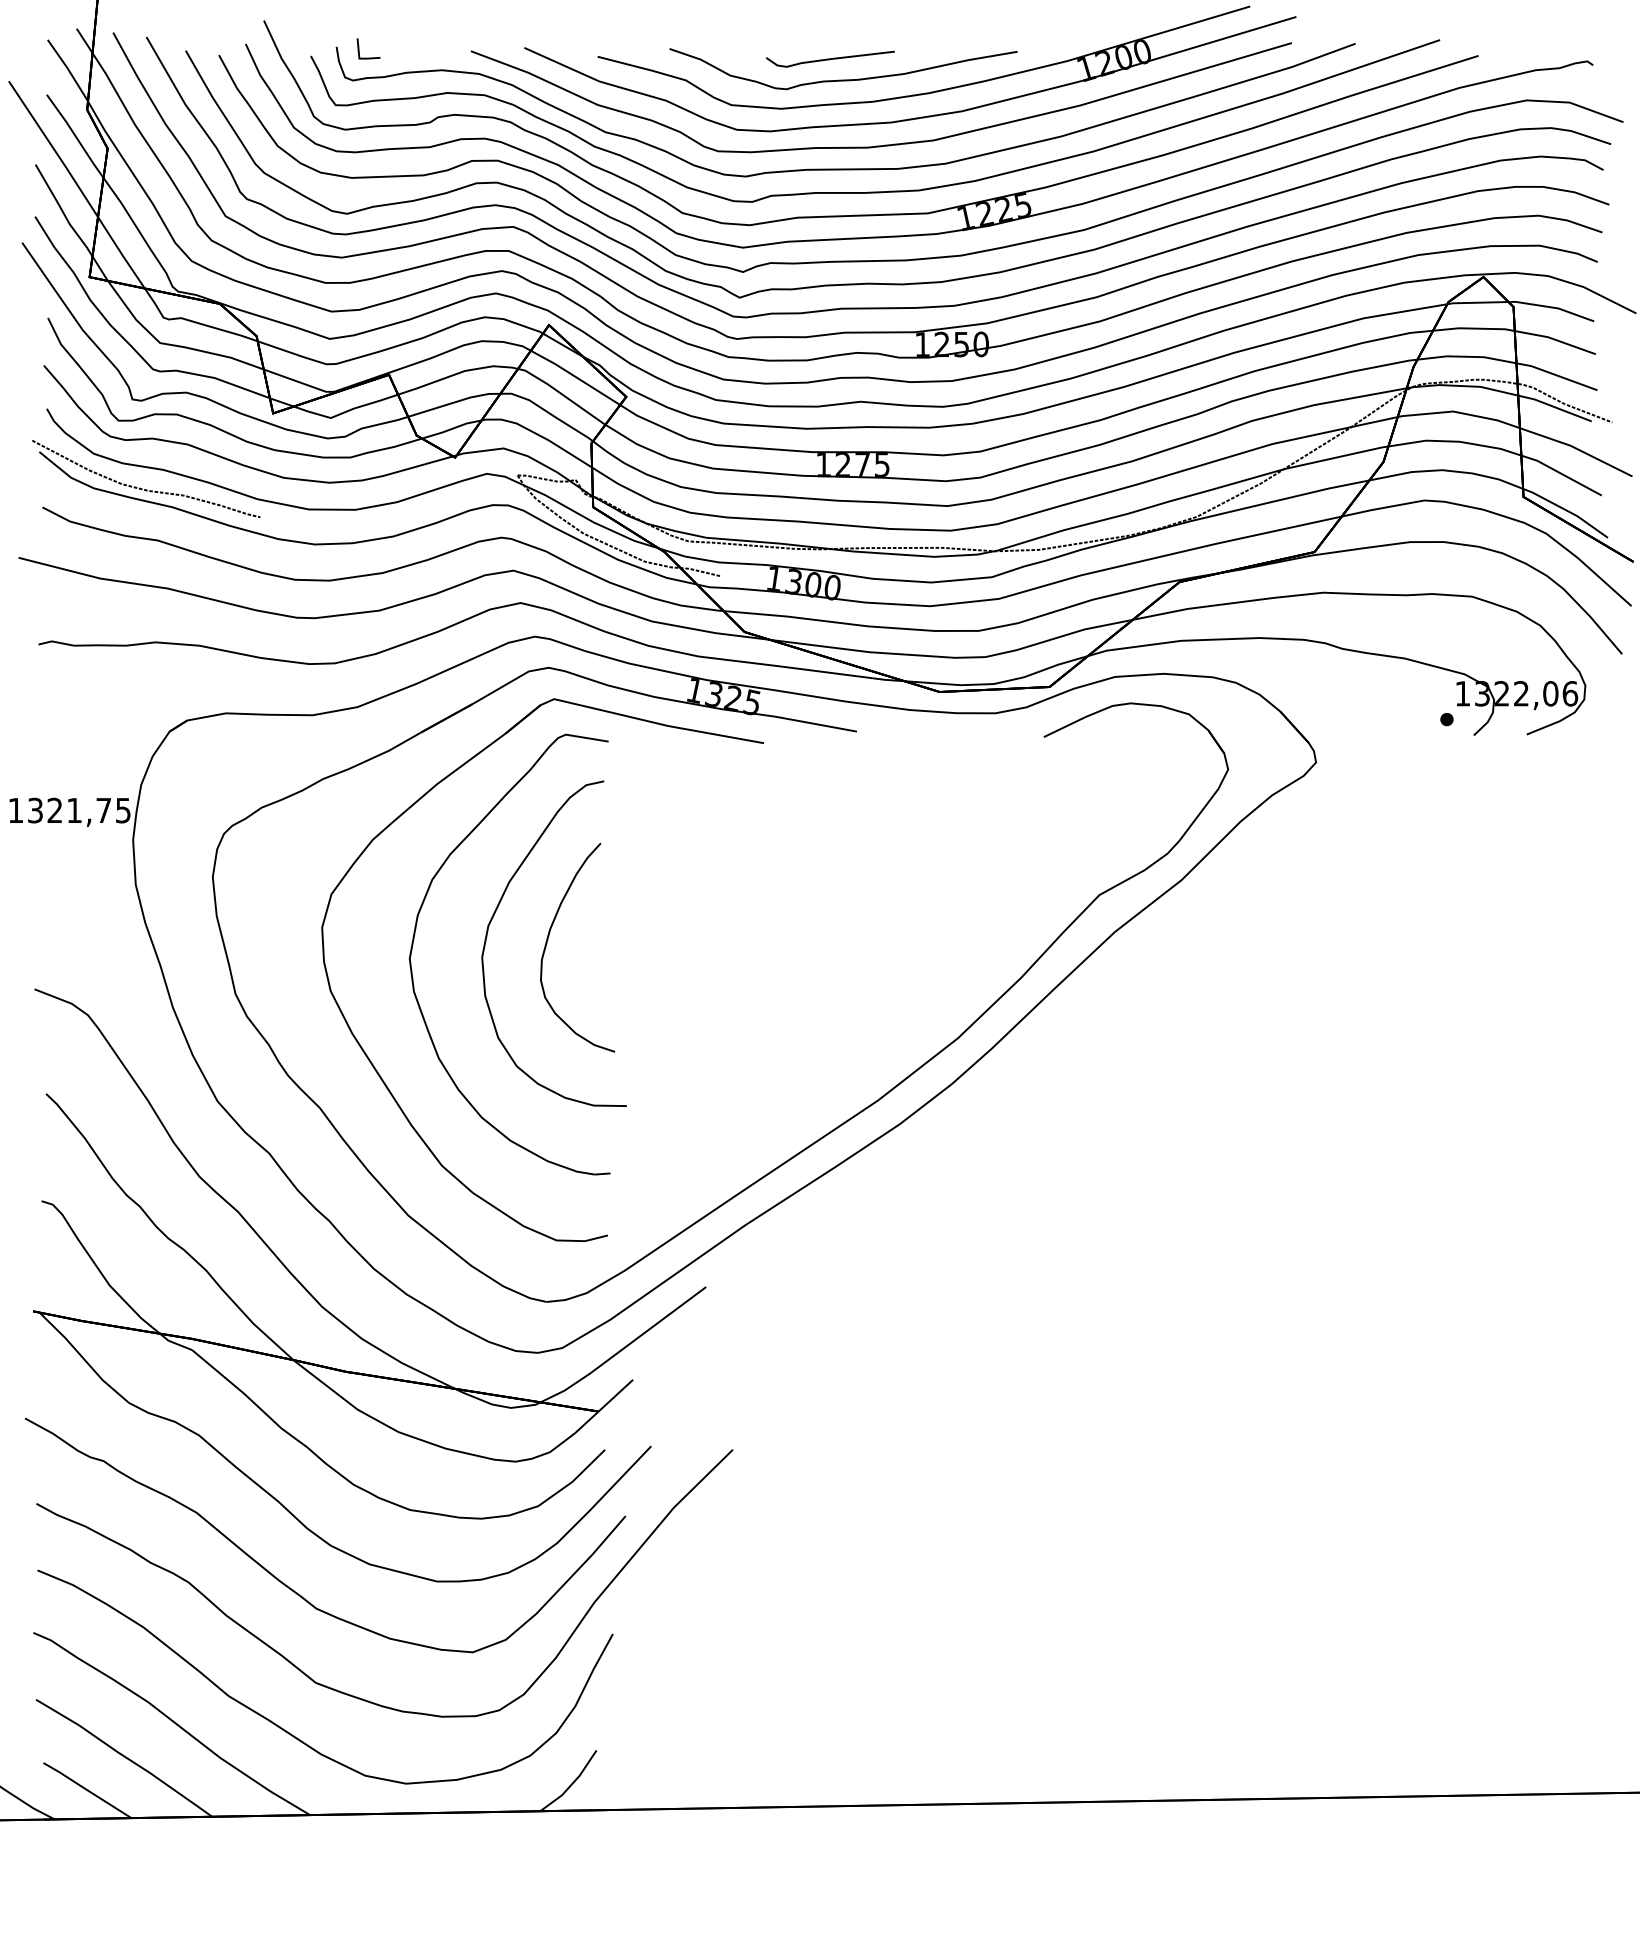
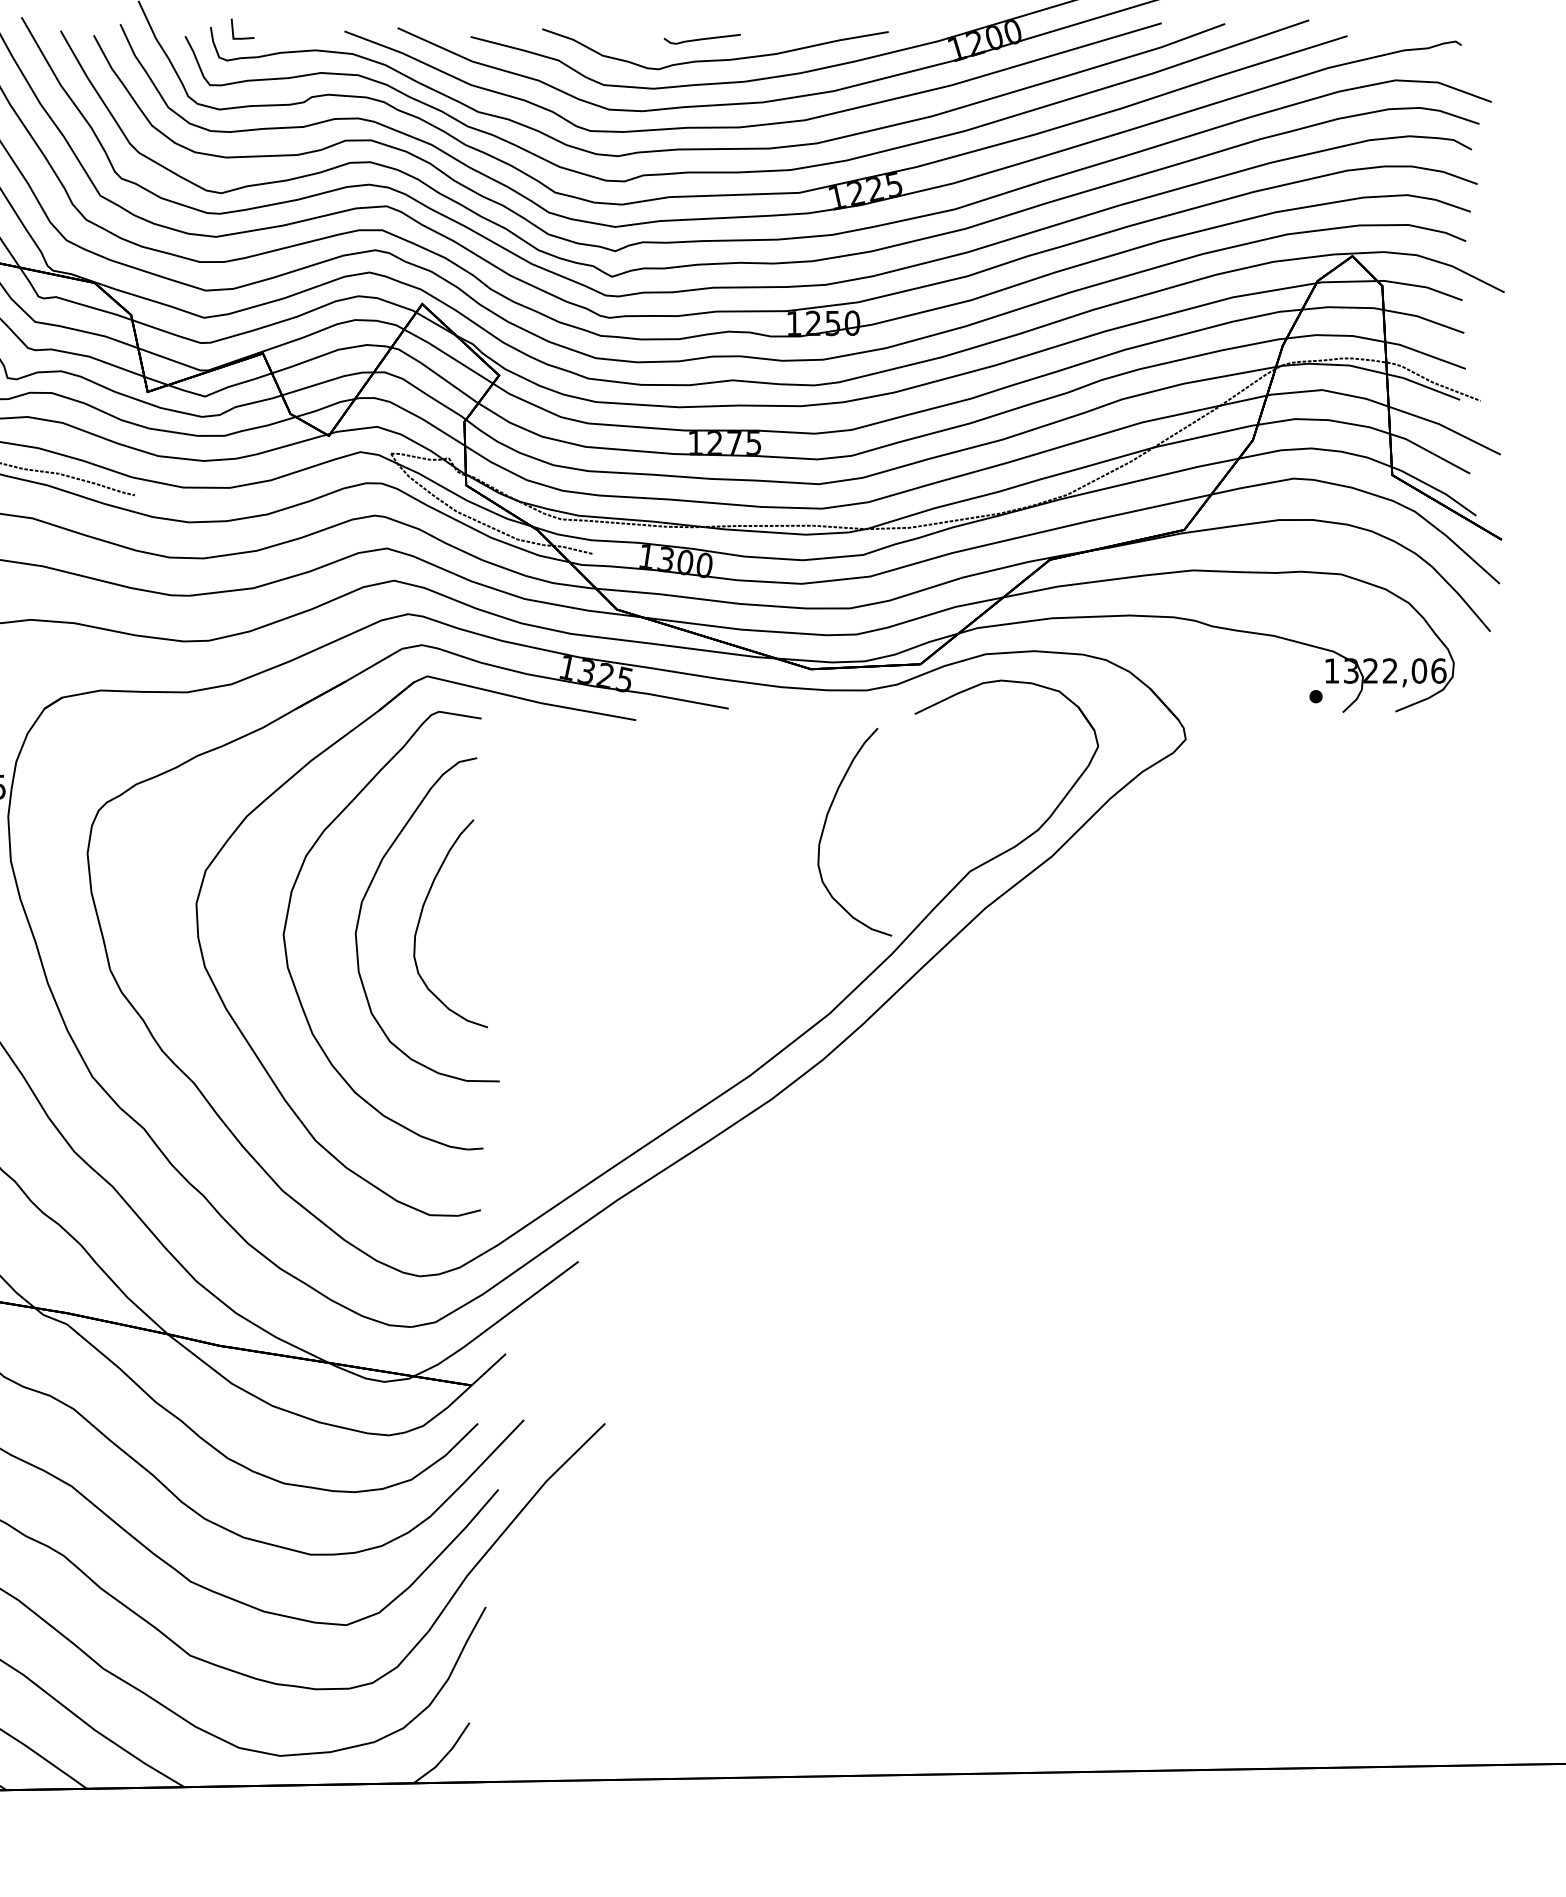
part: (830, 58) -> (702, 38), size x0.6
curve: (954, 848) -> (825, 825), added

